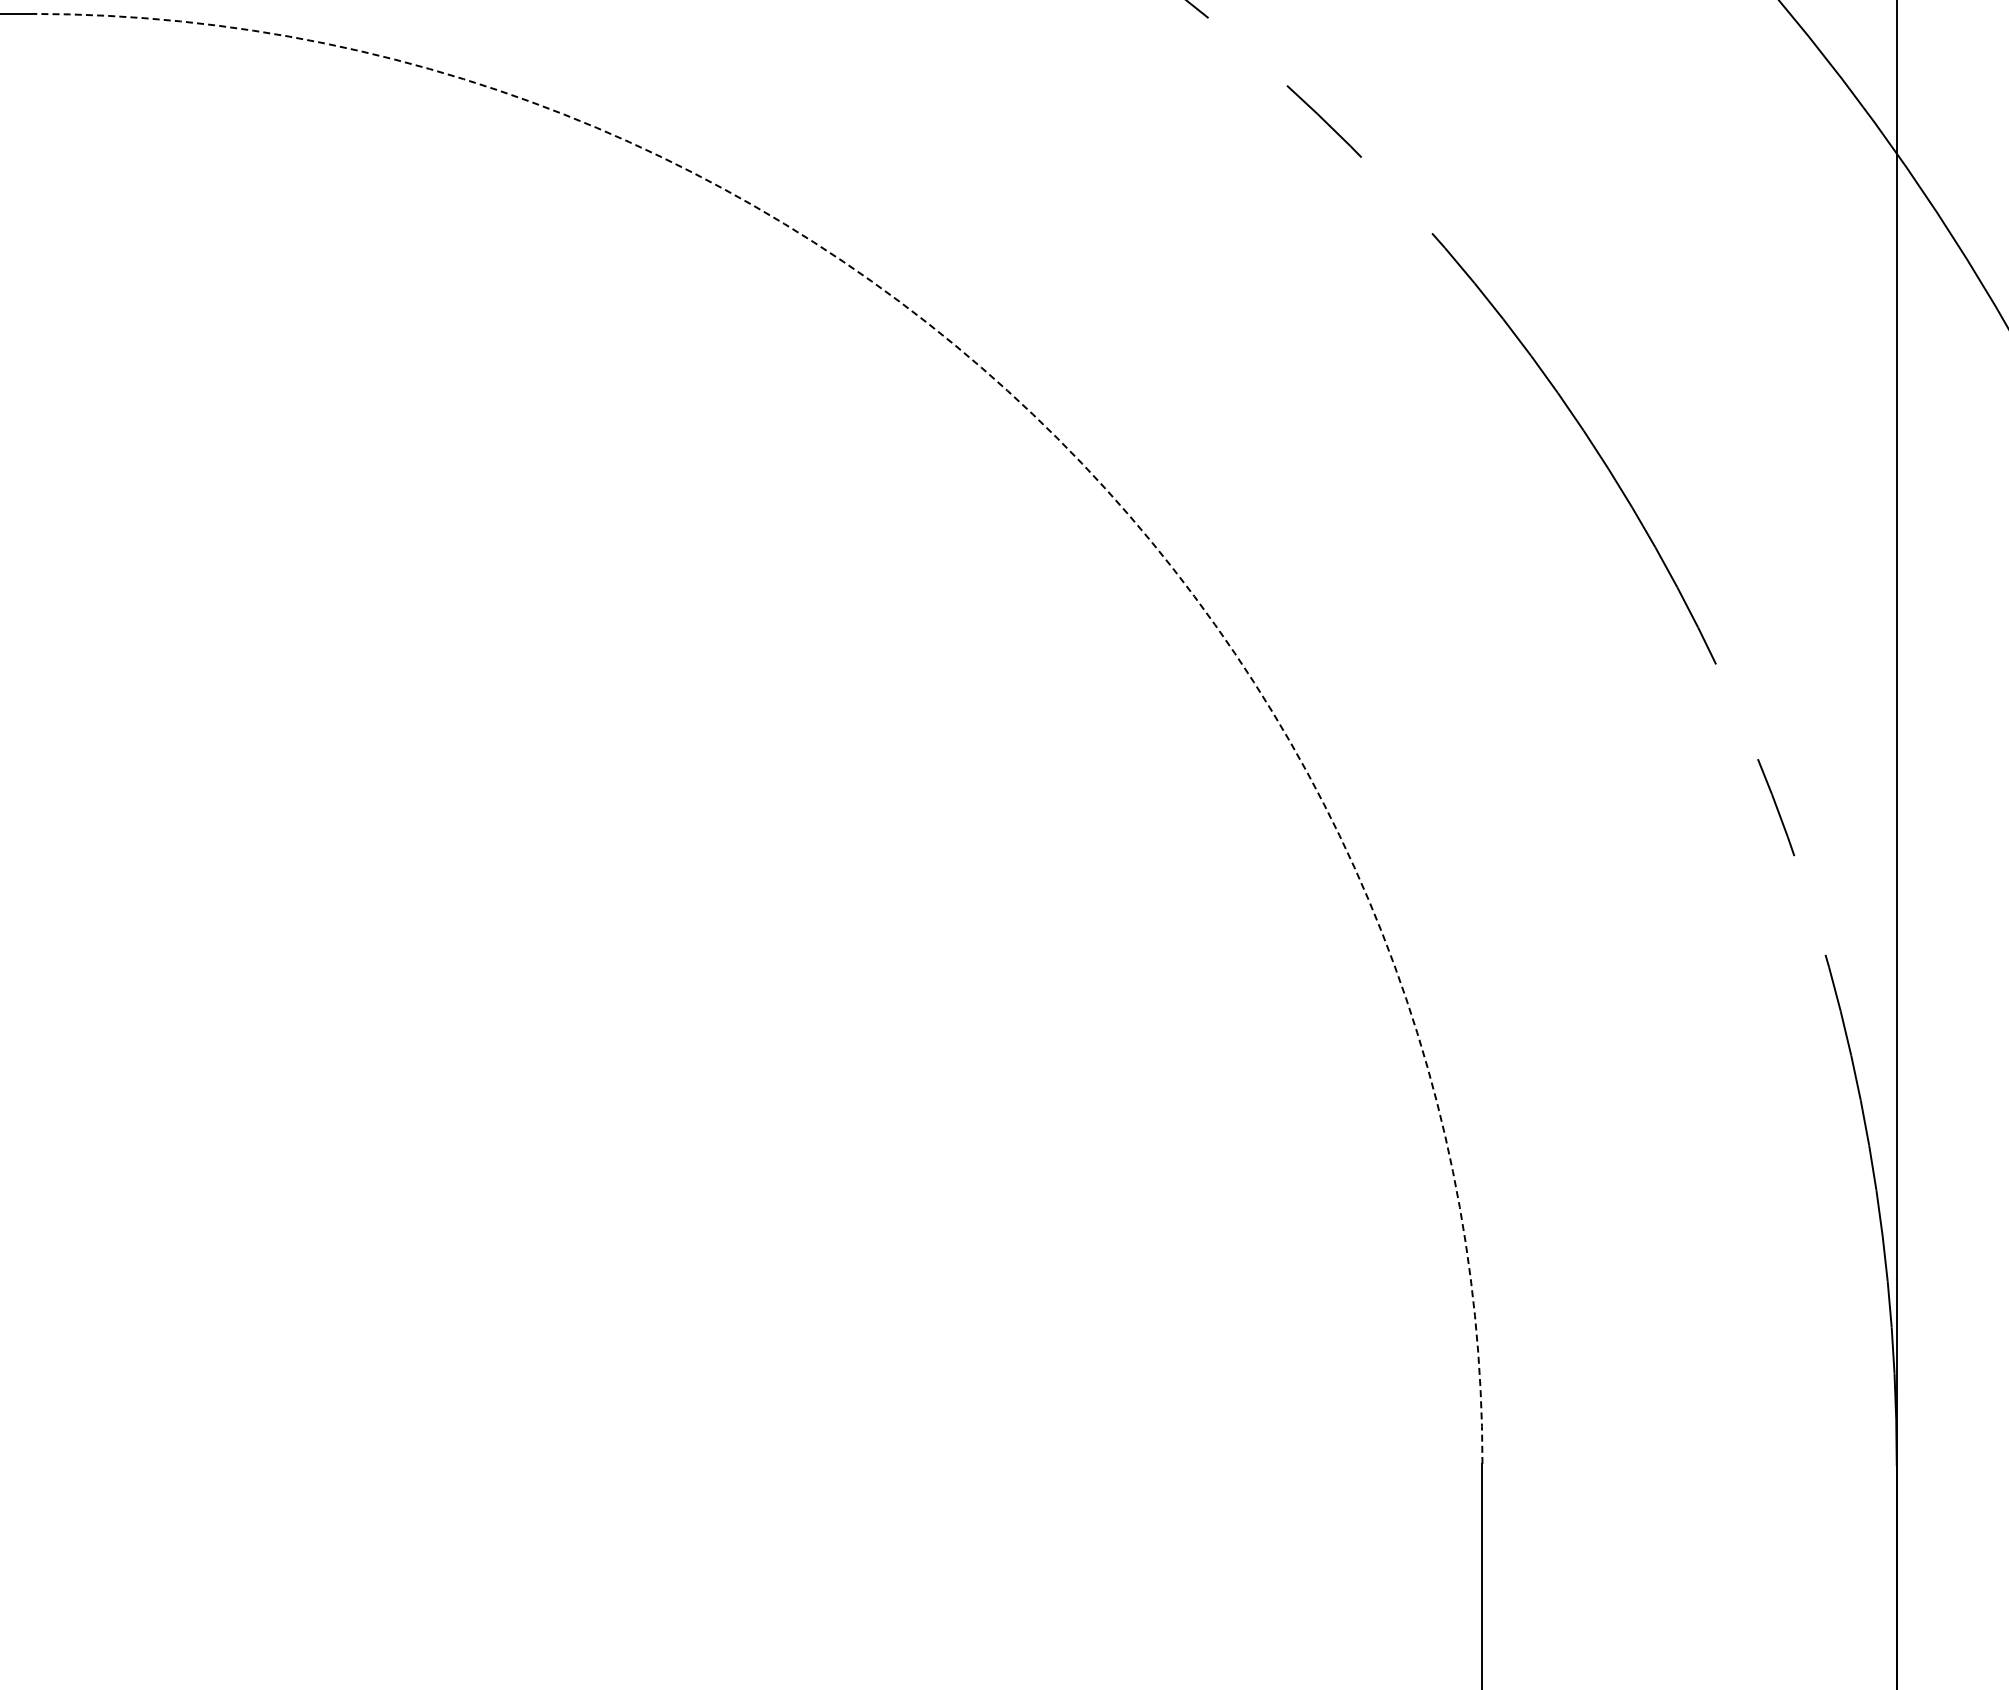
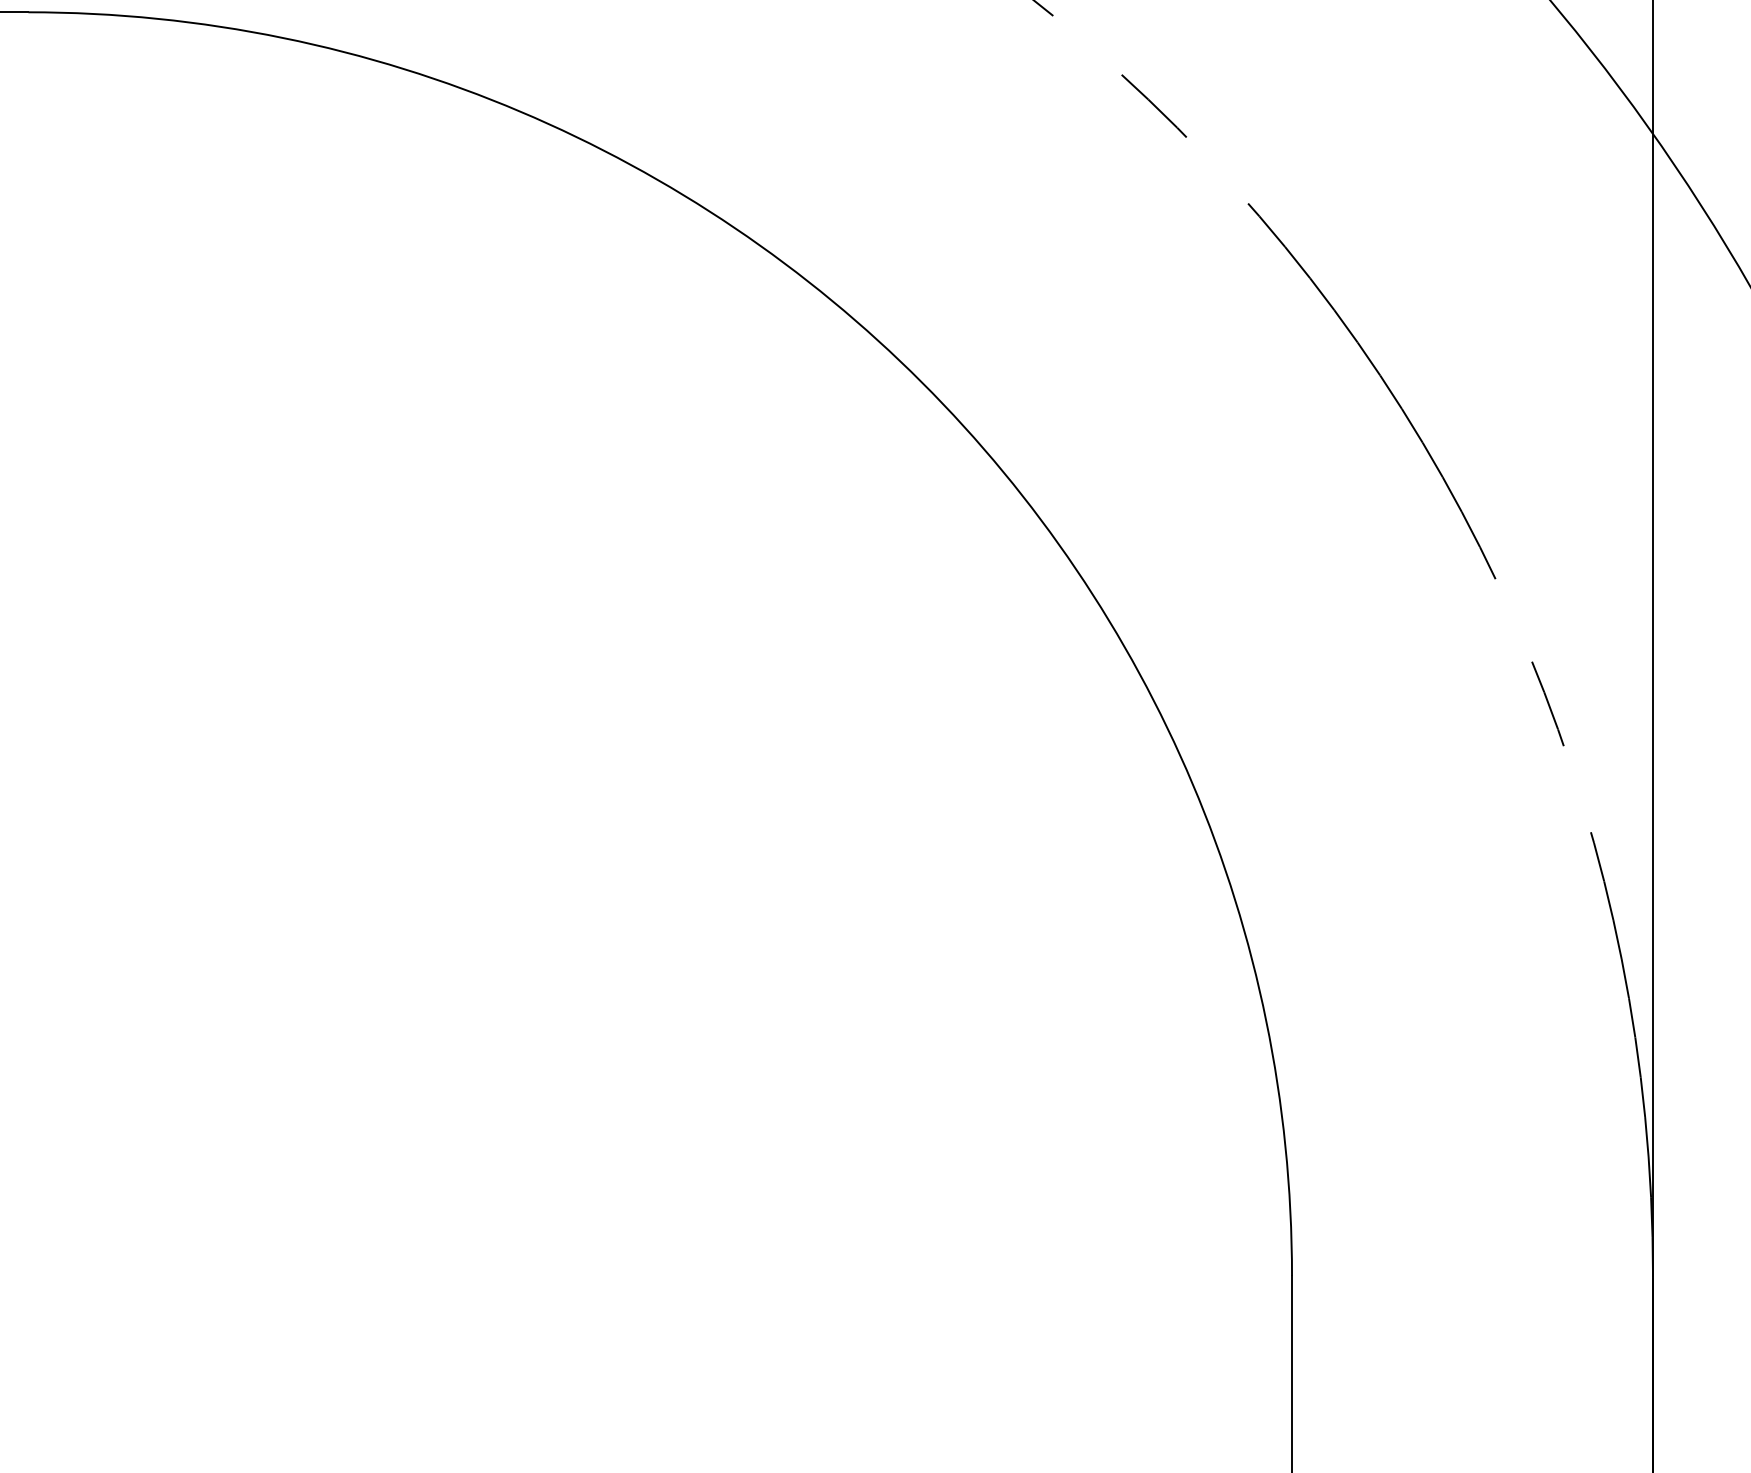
arc: (1057, 438) -> (921, 382), dashed -> solid

